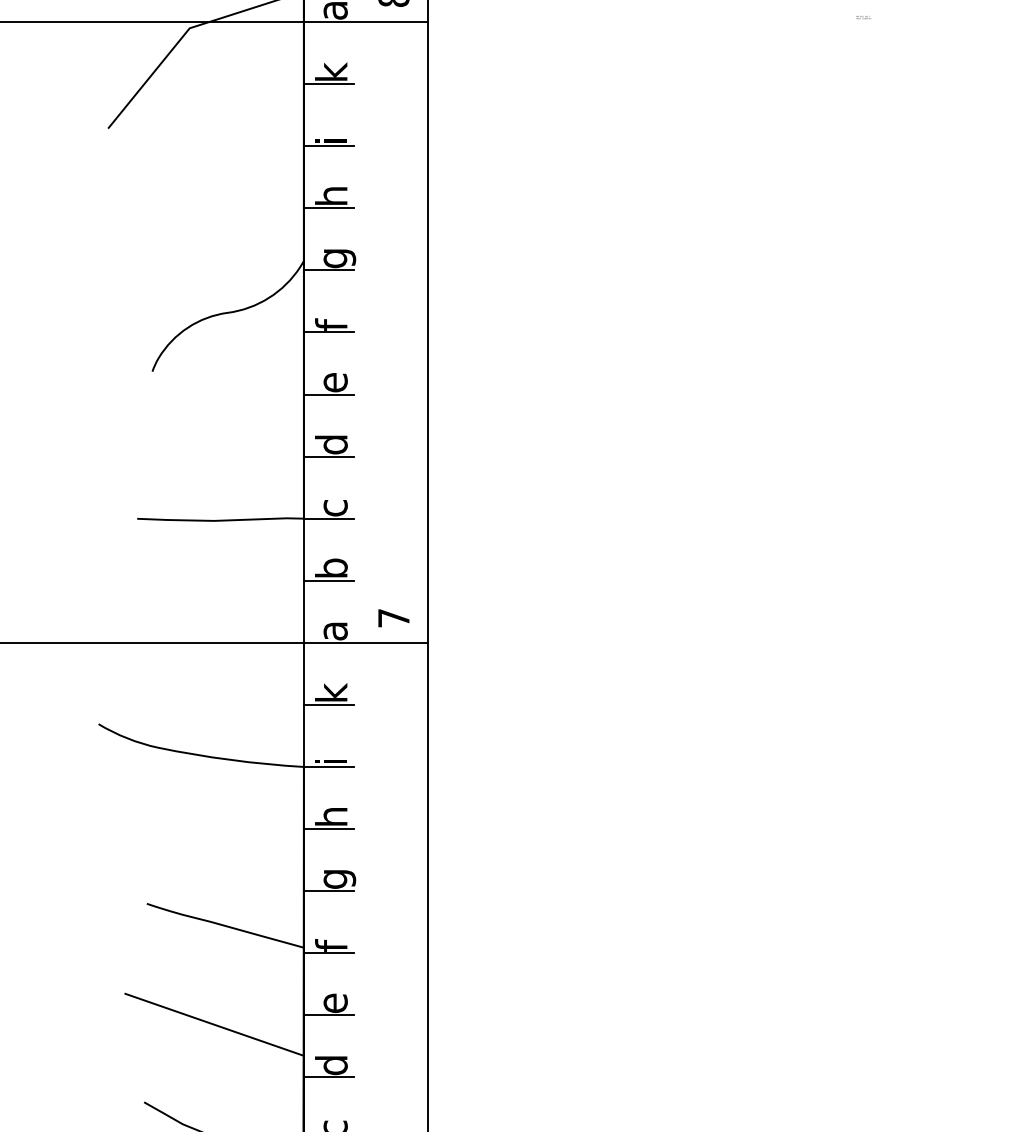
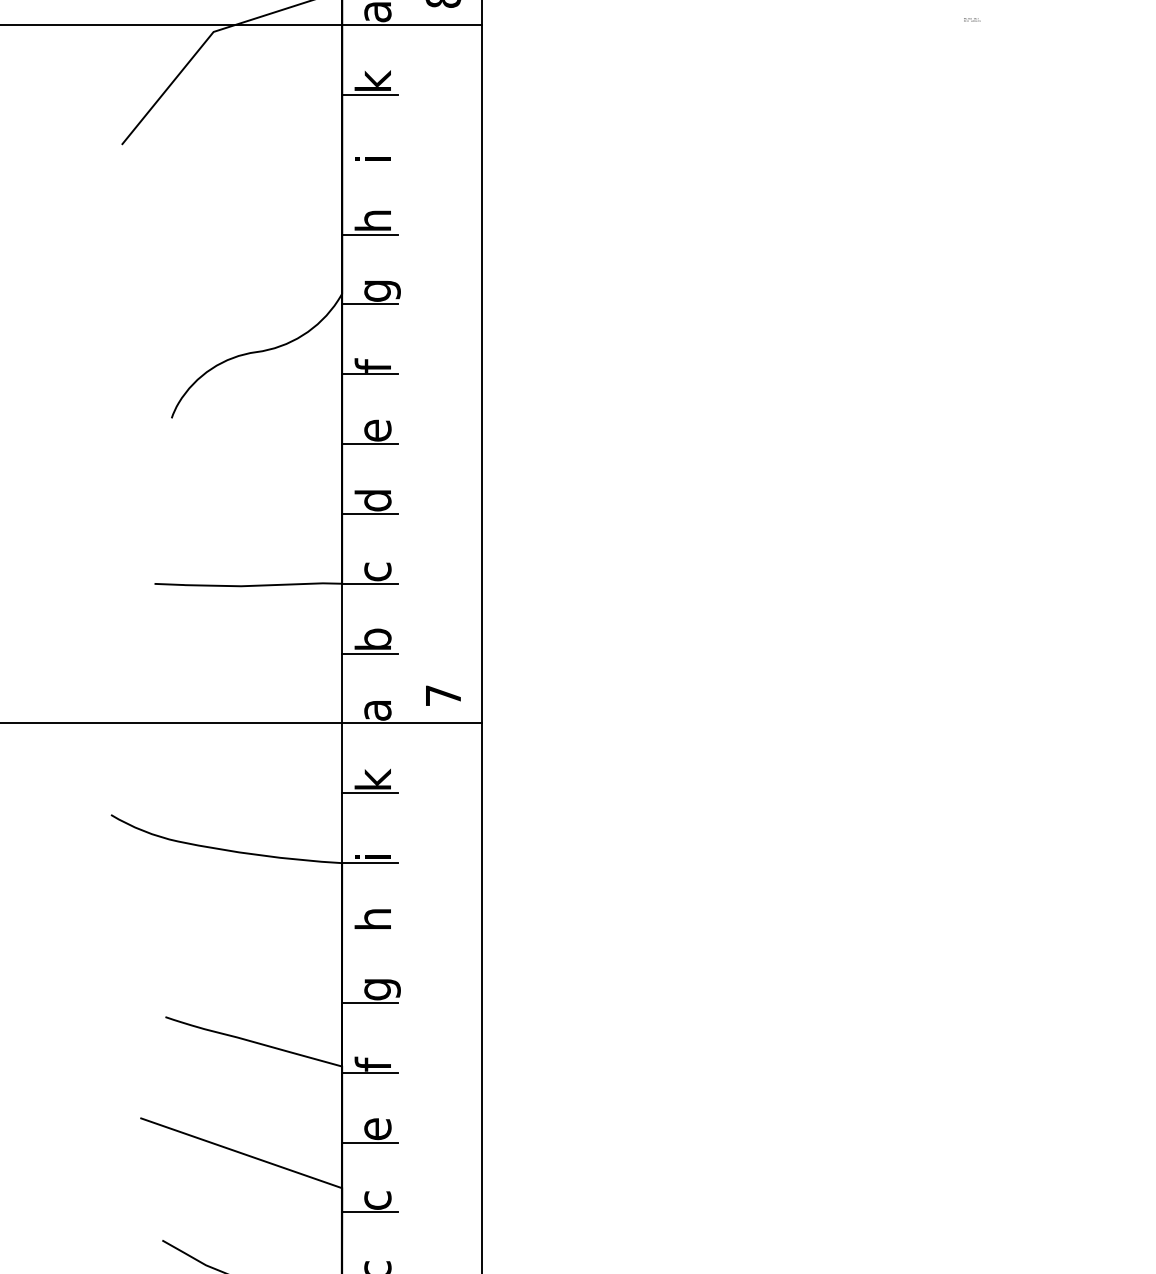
line: (328, 146) -> (369, 164), removed
line: (328, 829) -> (369, 933), removed
text: (331, 1065) -> (373, 1199), d -> c

